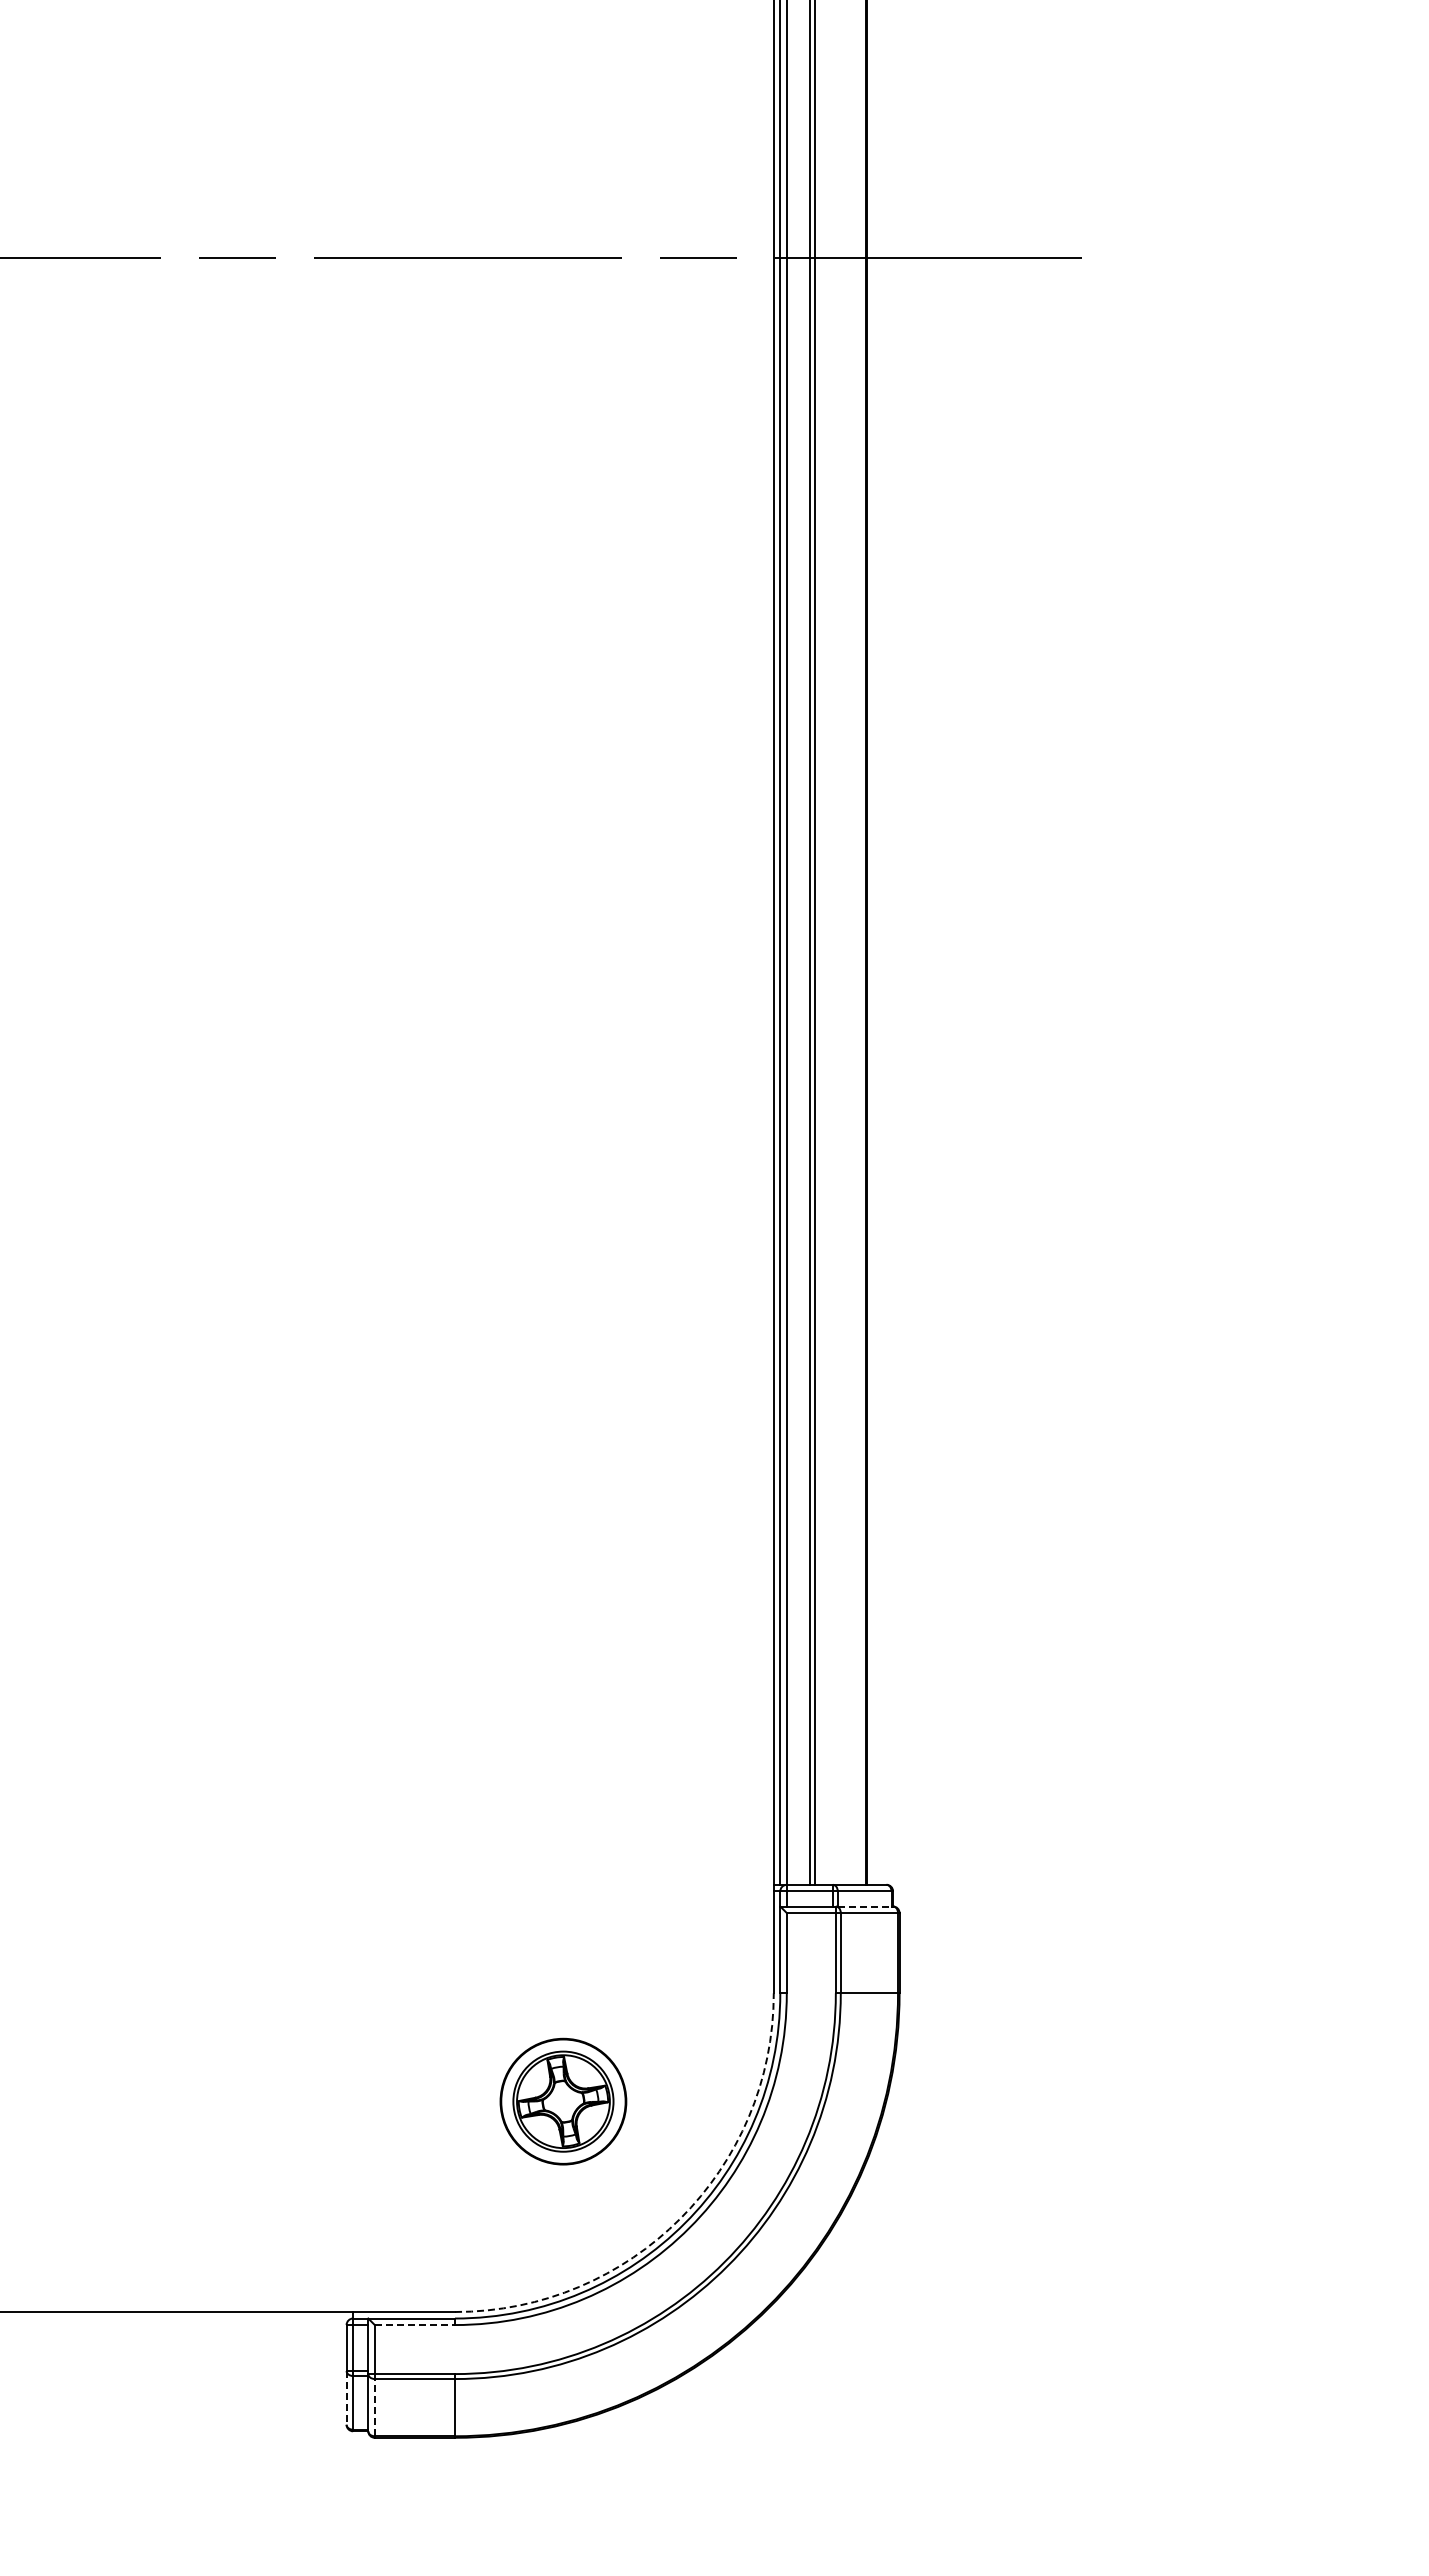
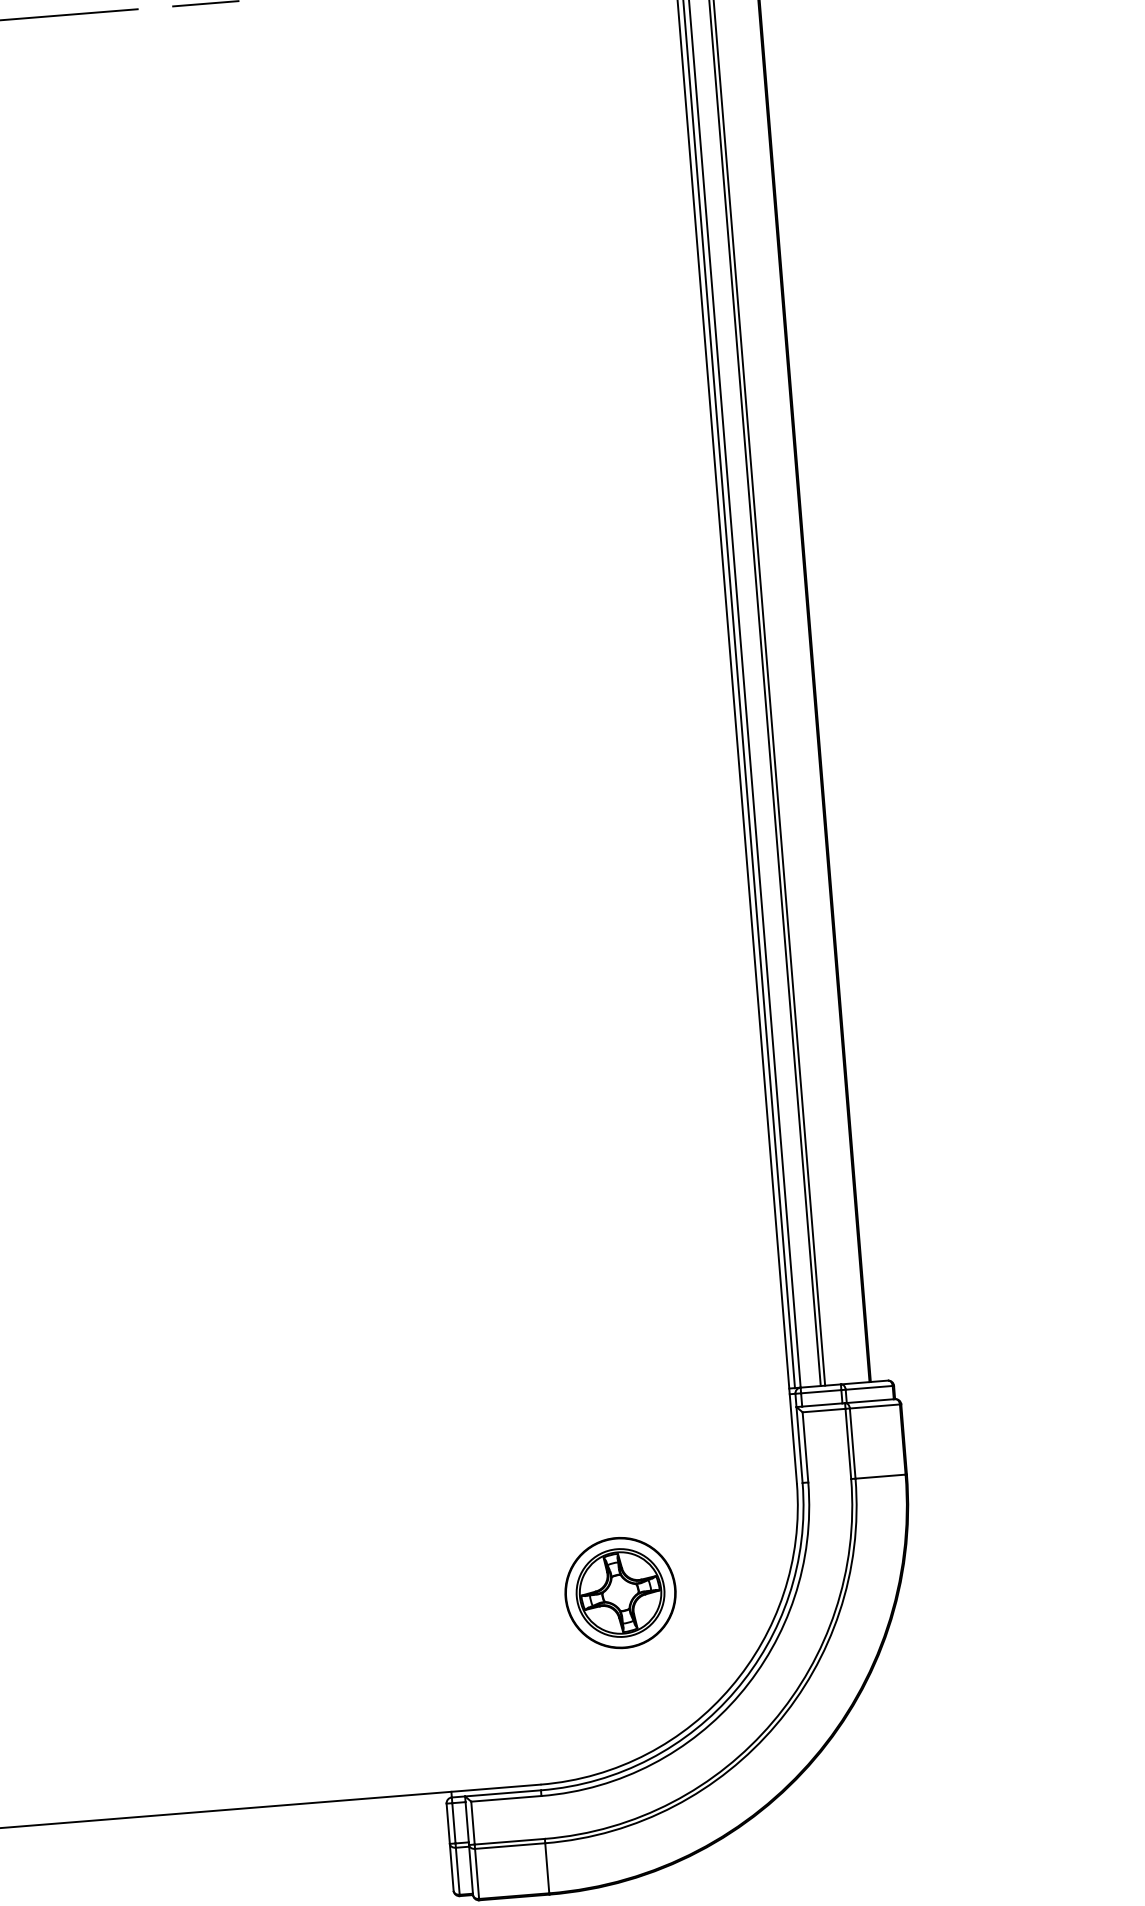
line: (864, 1906) -> (870, 1401), dashed -> solid
arc: (680, 2218) -> (731, 1686), dashed -> solid
line: (415, 2325) -> (506, 1799), dashed -> solid
line: (346, 2397) -> (451, 1867), dashed -> solid
line: (374, 2407) -> (476, 1873), dashed -> solid

